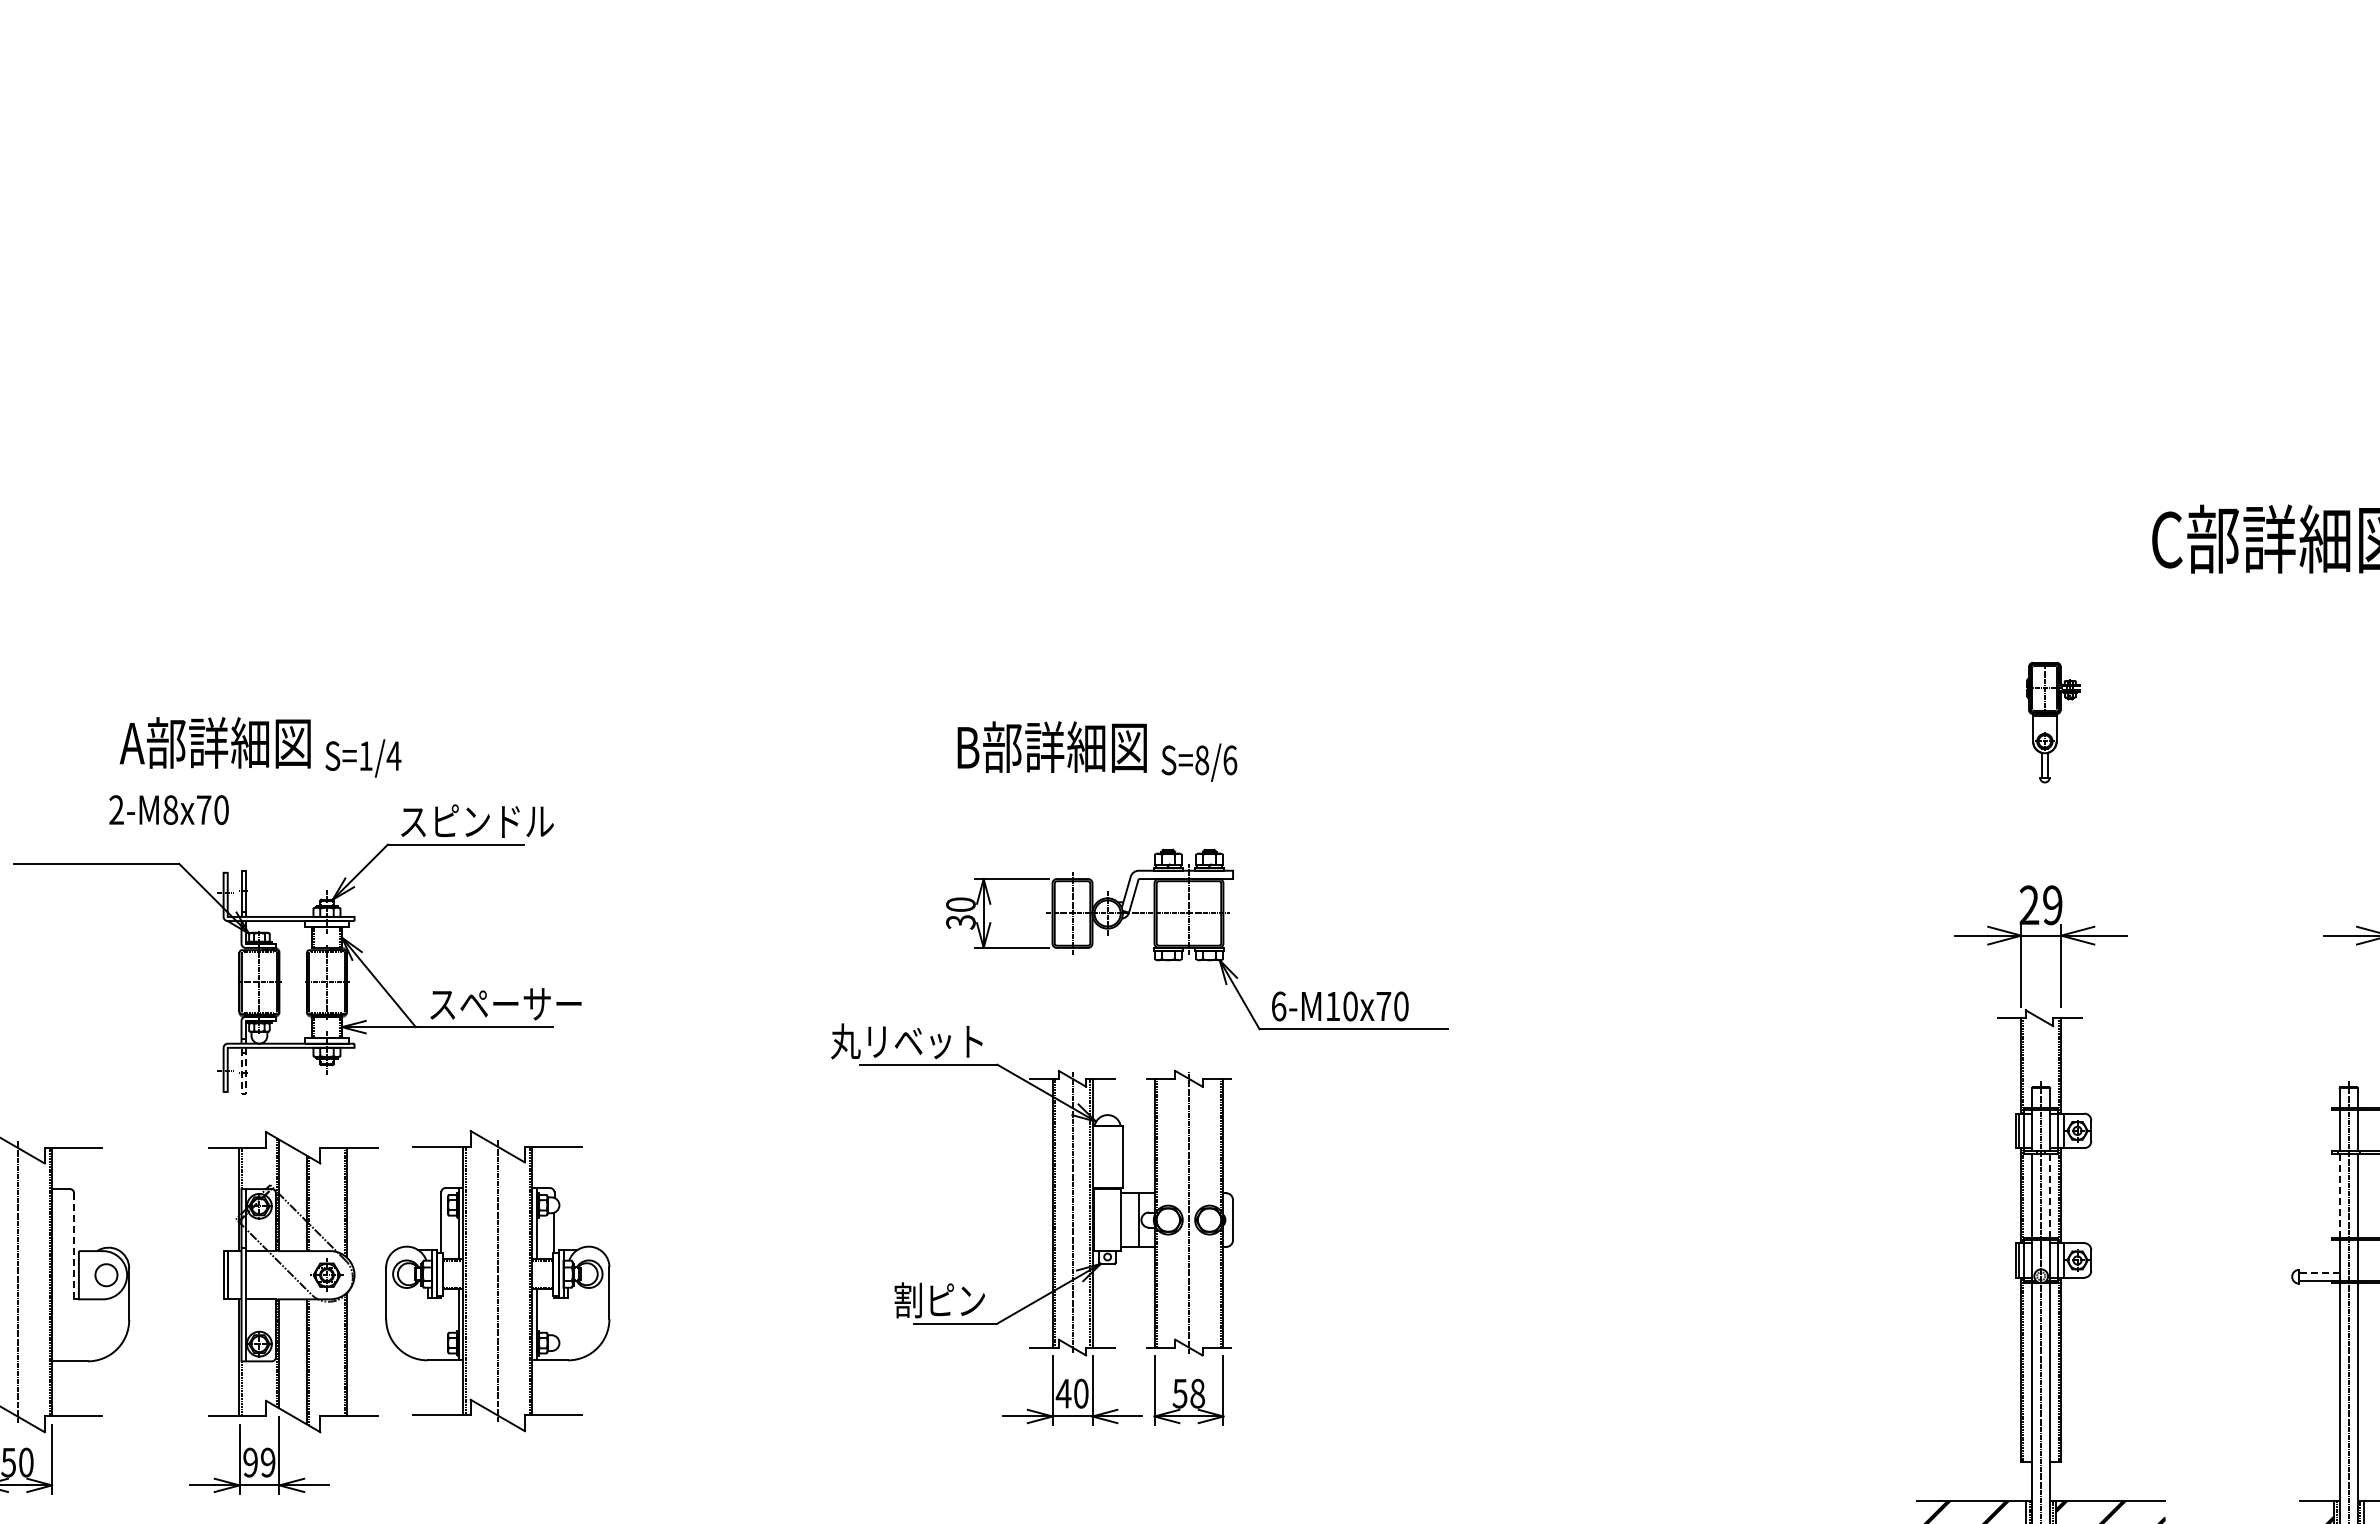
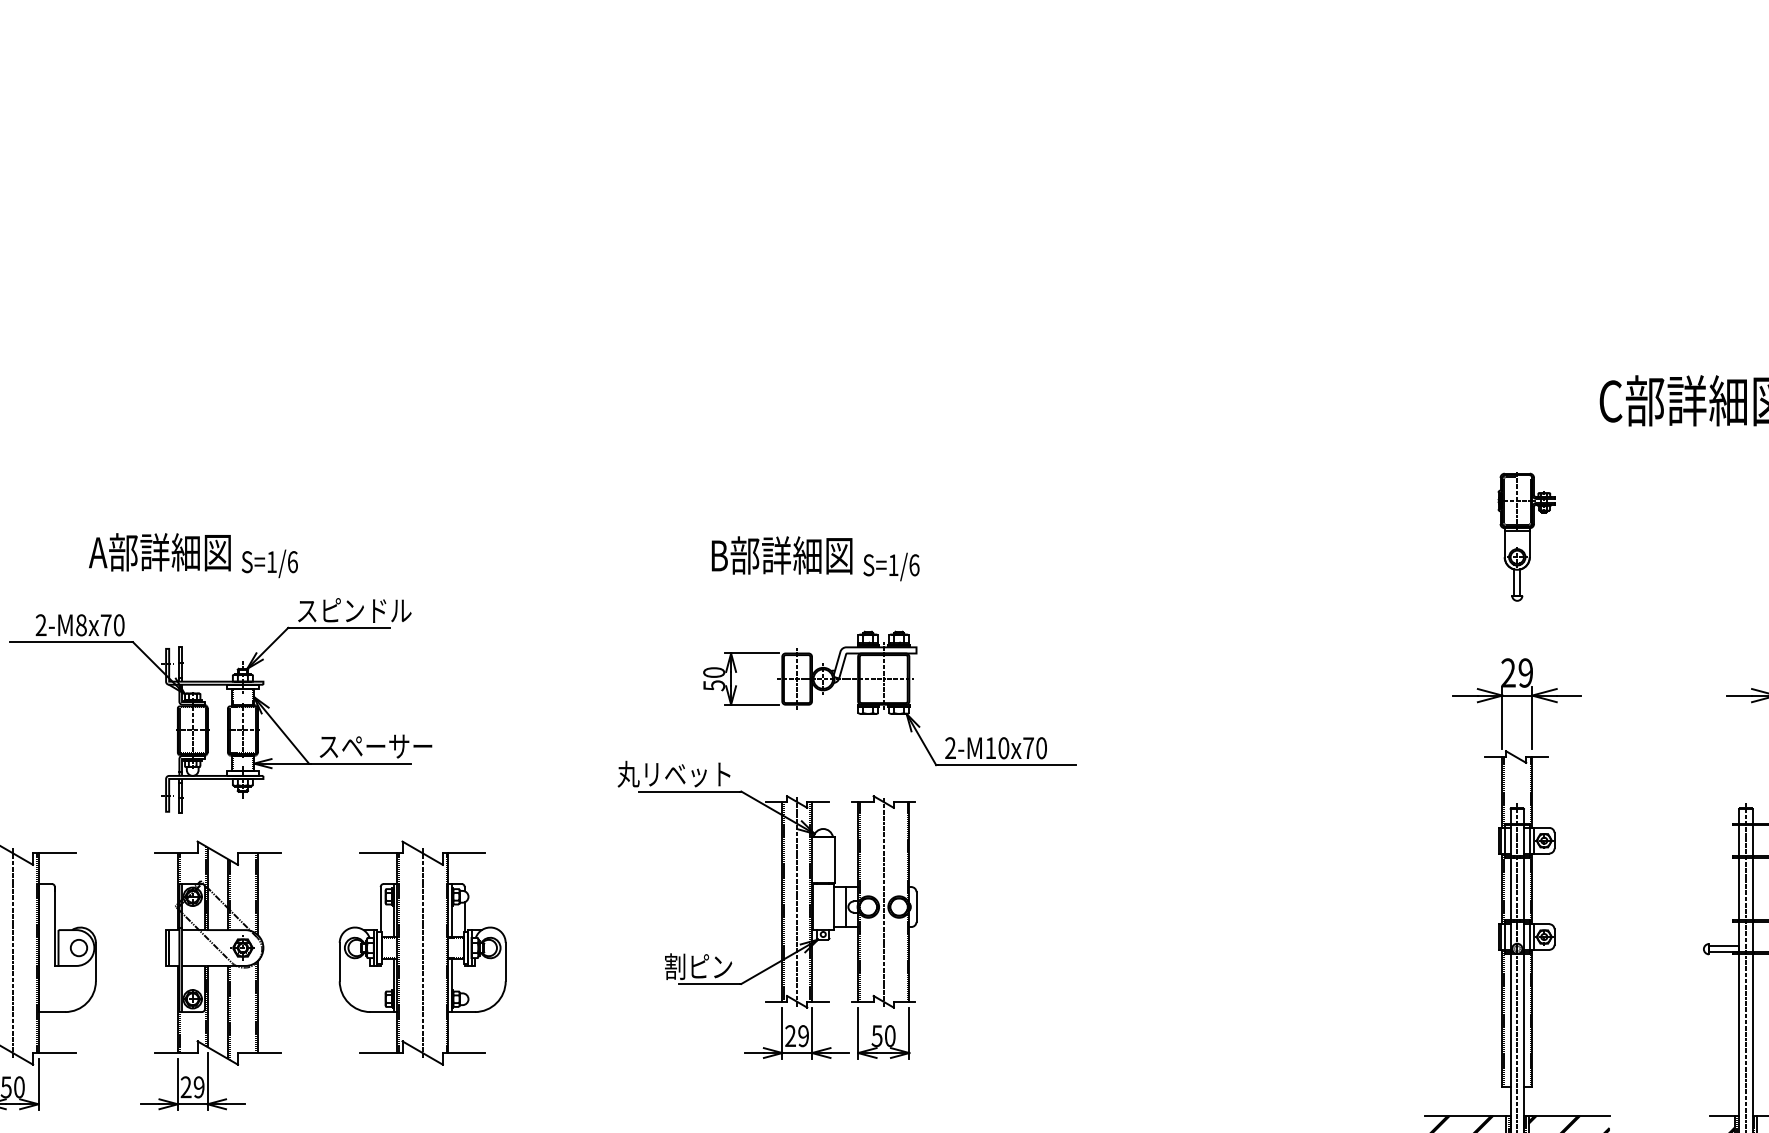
part: (2053, 722) -> (1526, 537), size x1.43
text: (393, 756) -> (292, 562), S=1/4 -> S=1/6
text: (1202, 760) -> (893, 565), S=8/6 -> S=1/6
text: (168, 809) -> (79, 624), moved
text: (960, 922) -> (713, 685), 30 -> 50
text: (1278, 1006) -> (950, 748), 6-M10x70 -> 2-M10x70
line: (243, 1094) -> (180, 813), dashed -> solid
line: (2050, 1196) -> (1524, 889), dashed -> solid
line: (2339, 1196) -> (1739, 889), dashed -> solid
line: (74, 1245) -> (55, 925), dashed -> solid
line: (2318, 1272) -> (1723, 946), dashed -> solid
part: (497, 1281) -> (422, 953), moved
text: (1071, 1393) -> (796, 1035), 40 -> 29
text: (1197, 1393) -> (890, 1035), 58 -> 50
text: (250, 1462) -> (186, 1087), 99 -> 29

